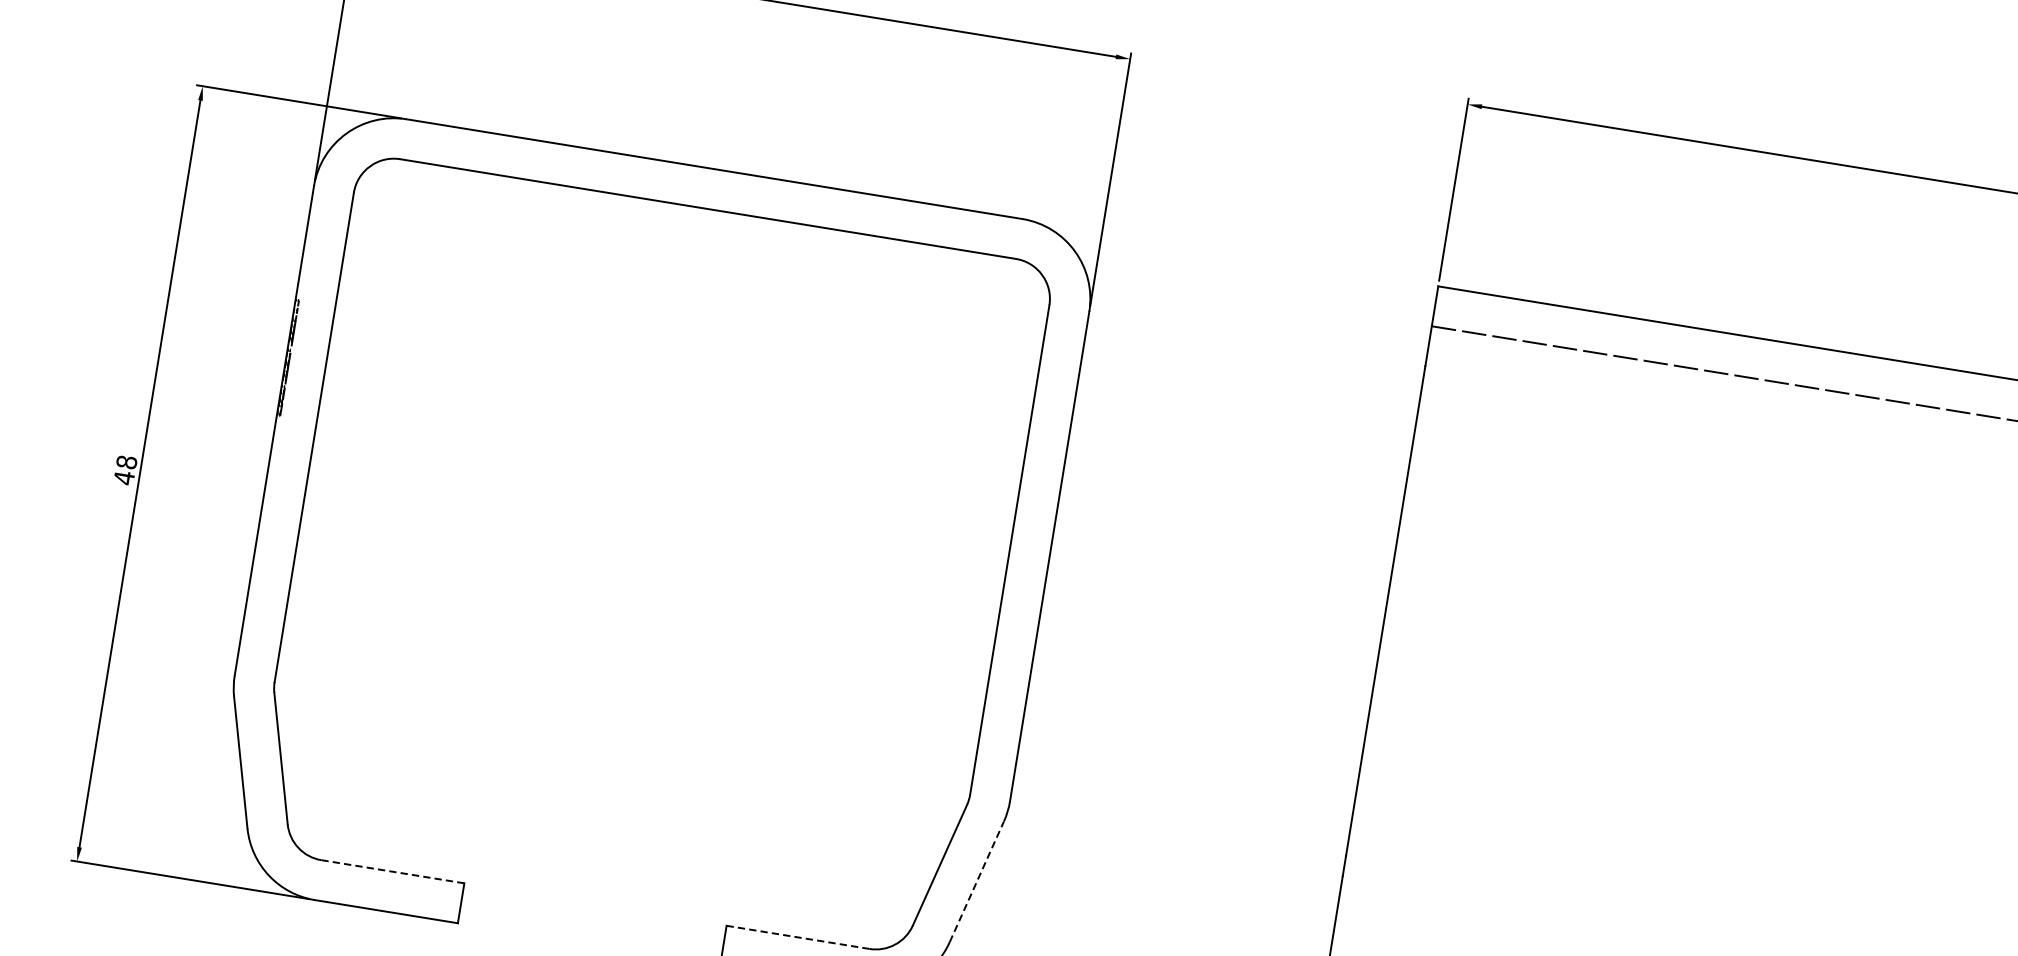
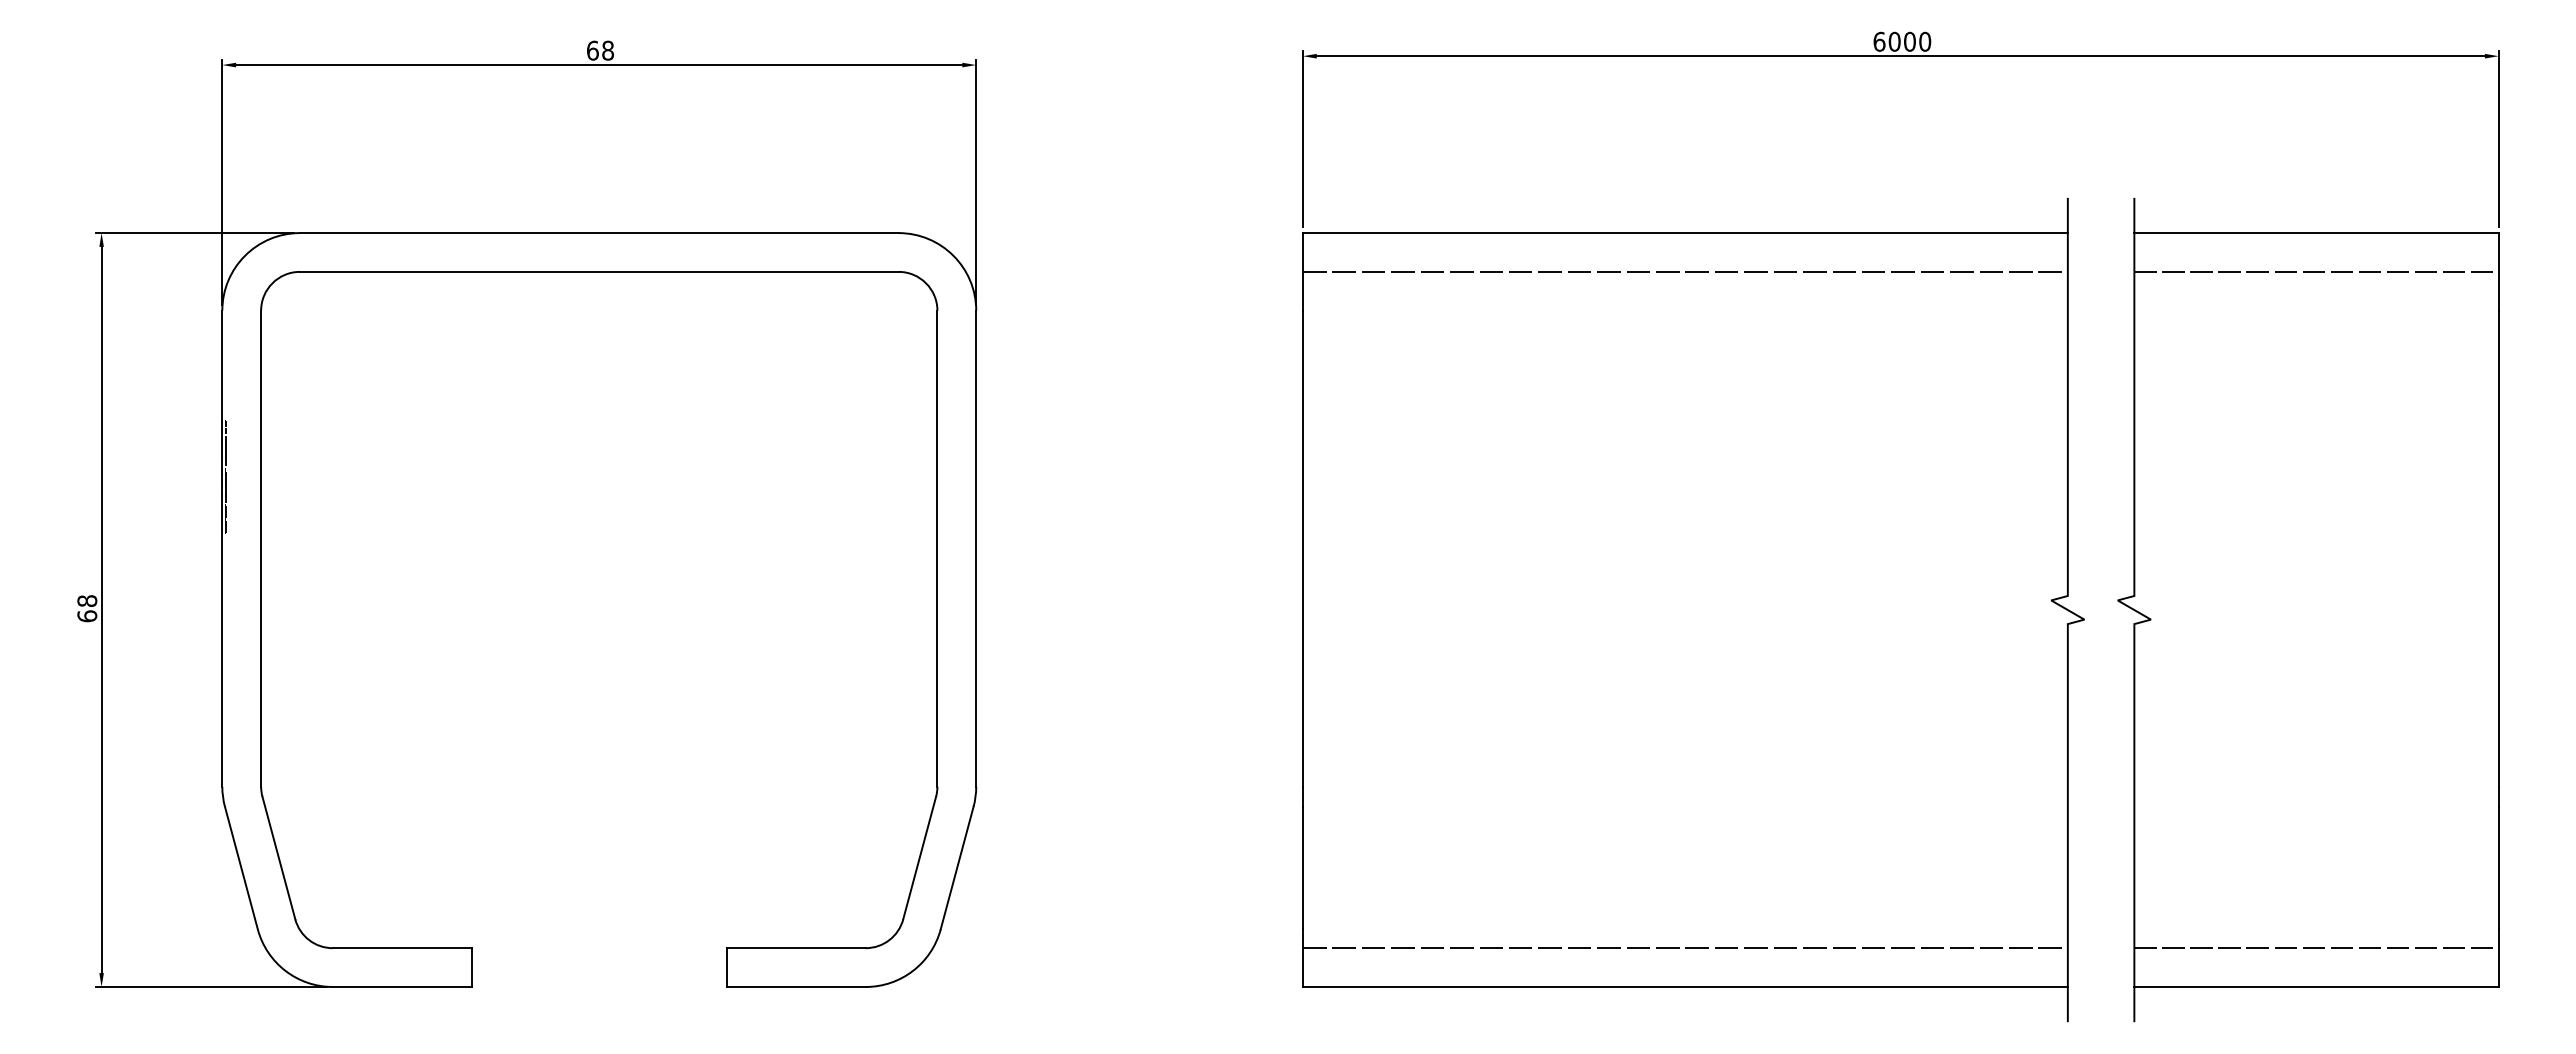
text: (124, 478) -> (87, 616), 48 -> 68
line: (392, 871) -> (401, 948), dashed -> solid
line: (977, 882) -> (957, 868), dashed -> solid
line: (797, 937) -> (795, 948), dashed -> solid

